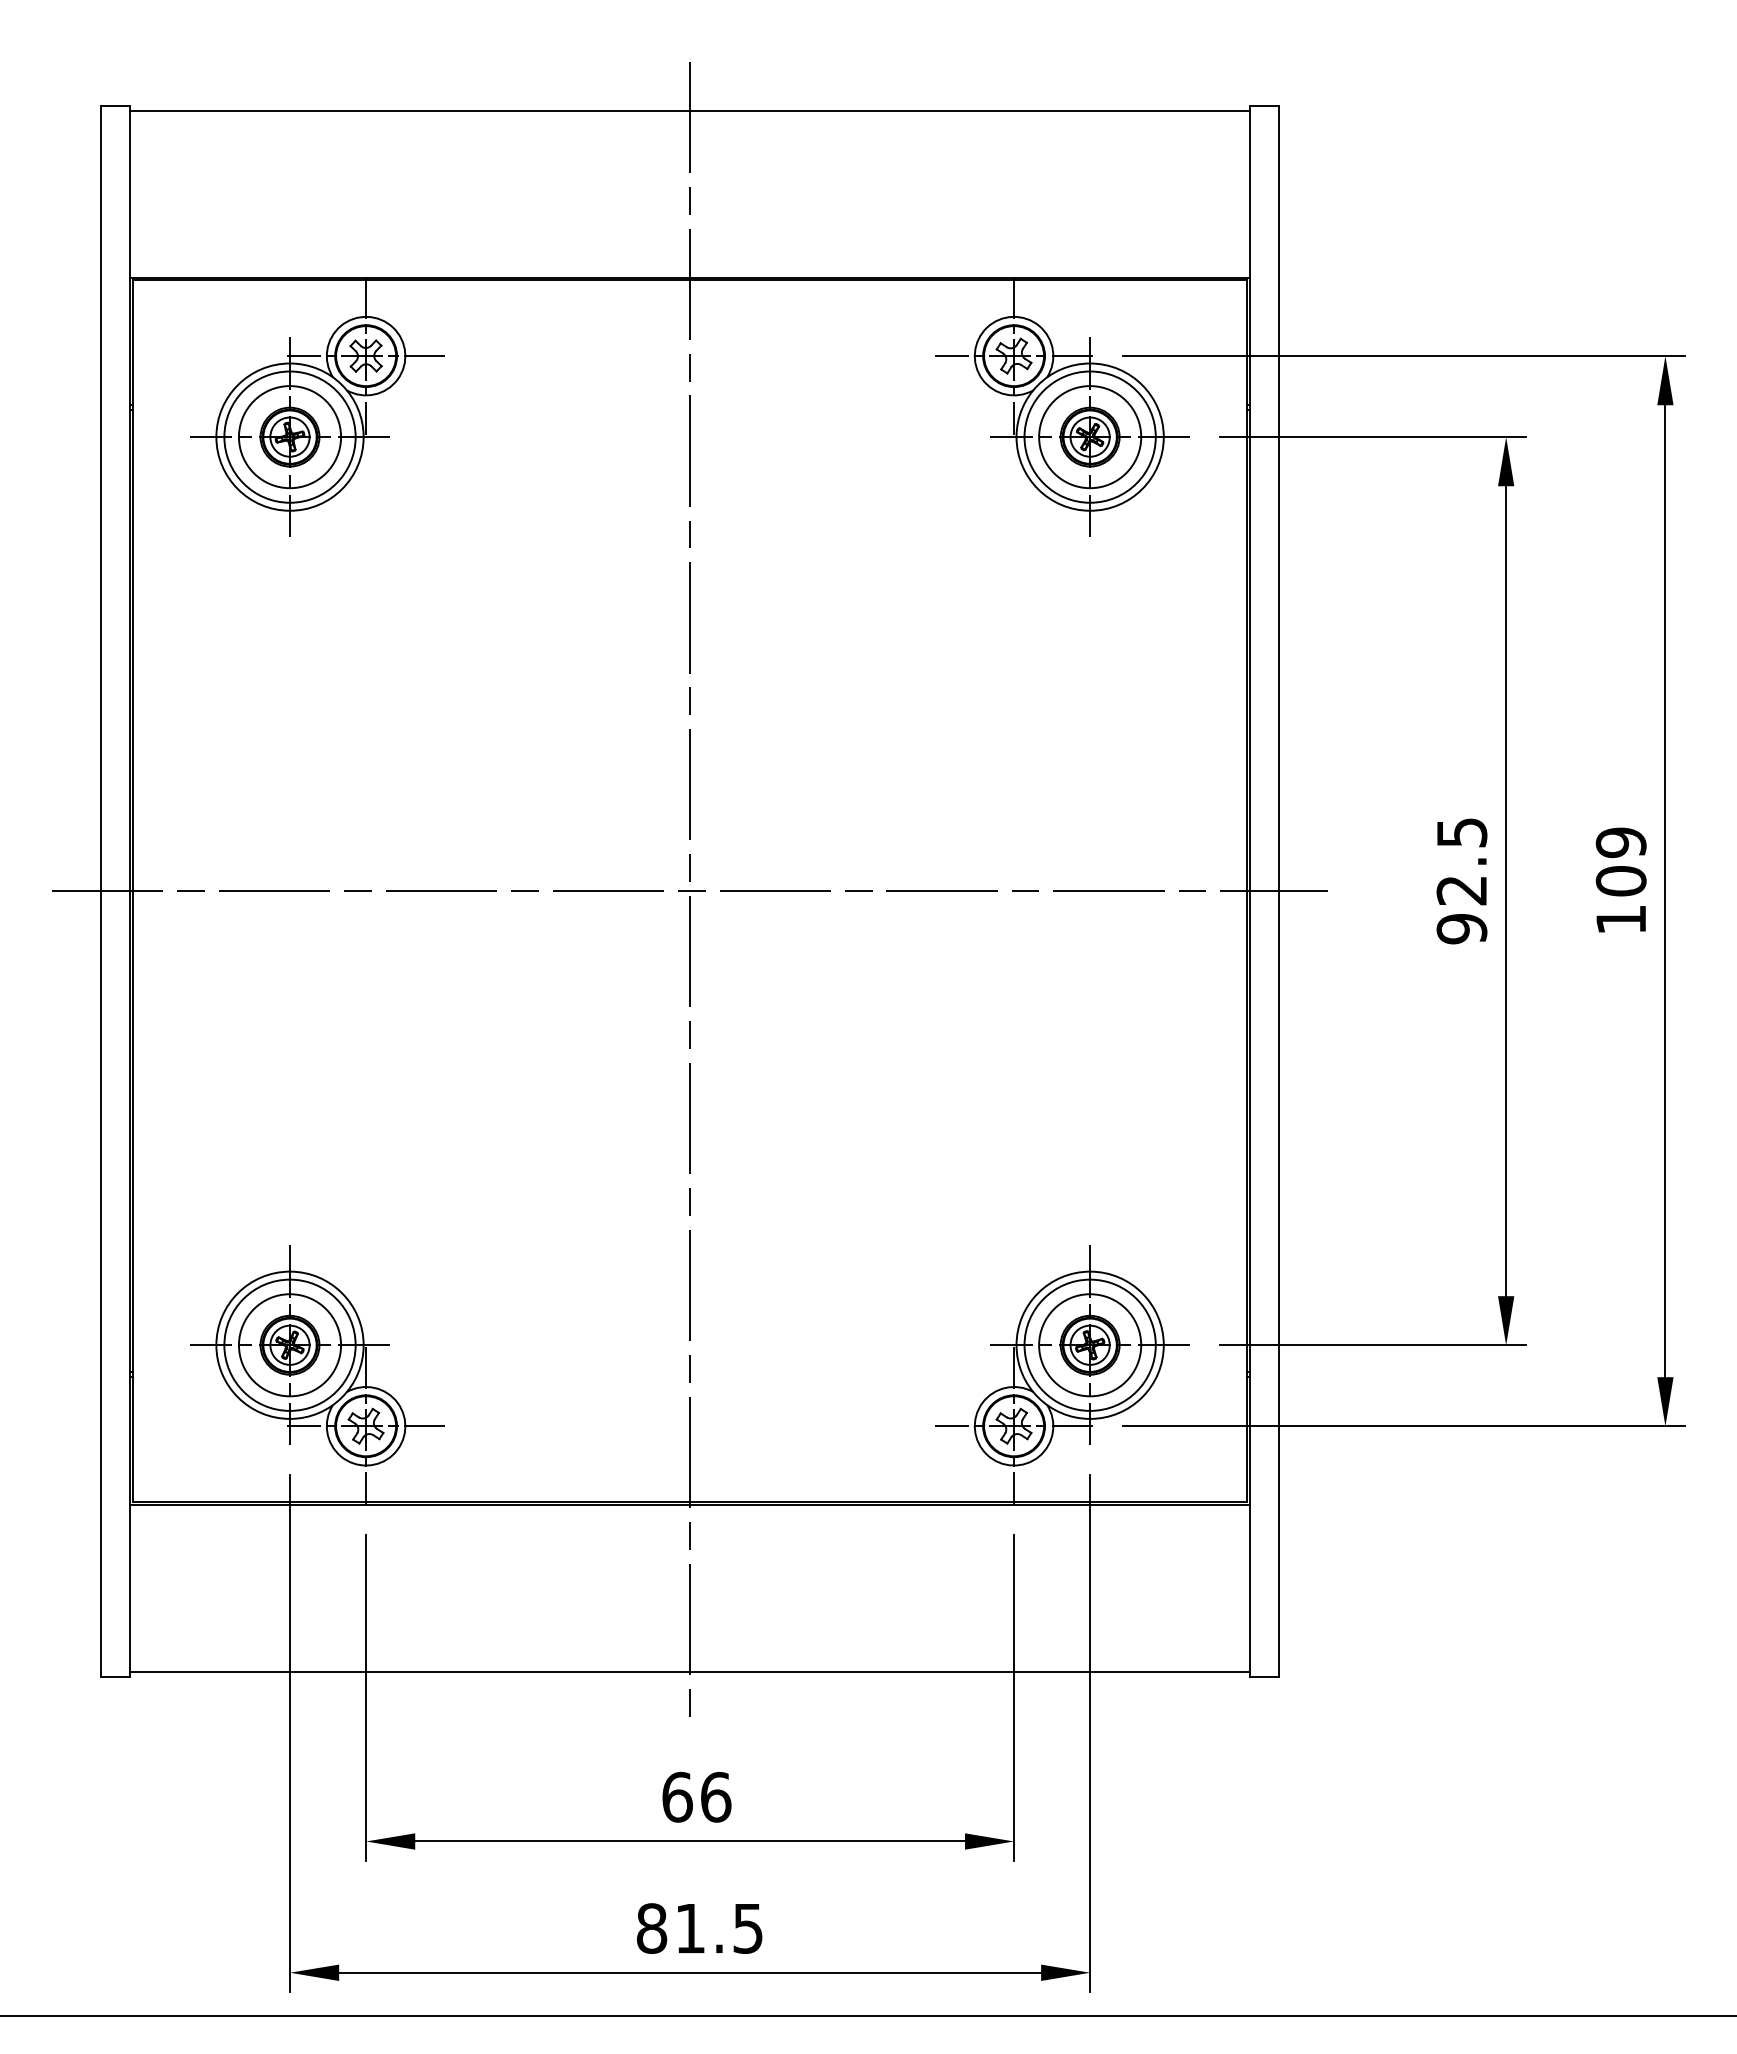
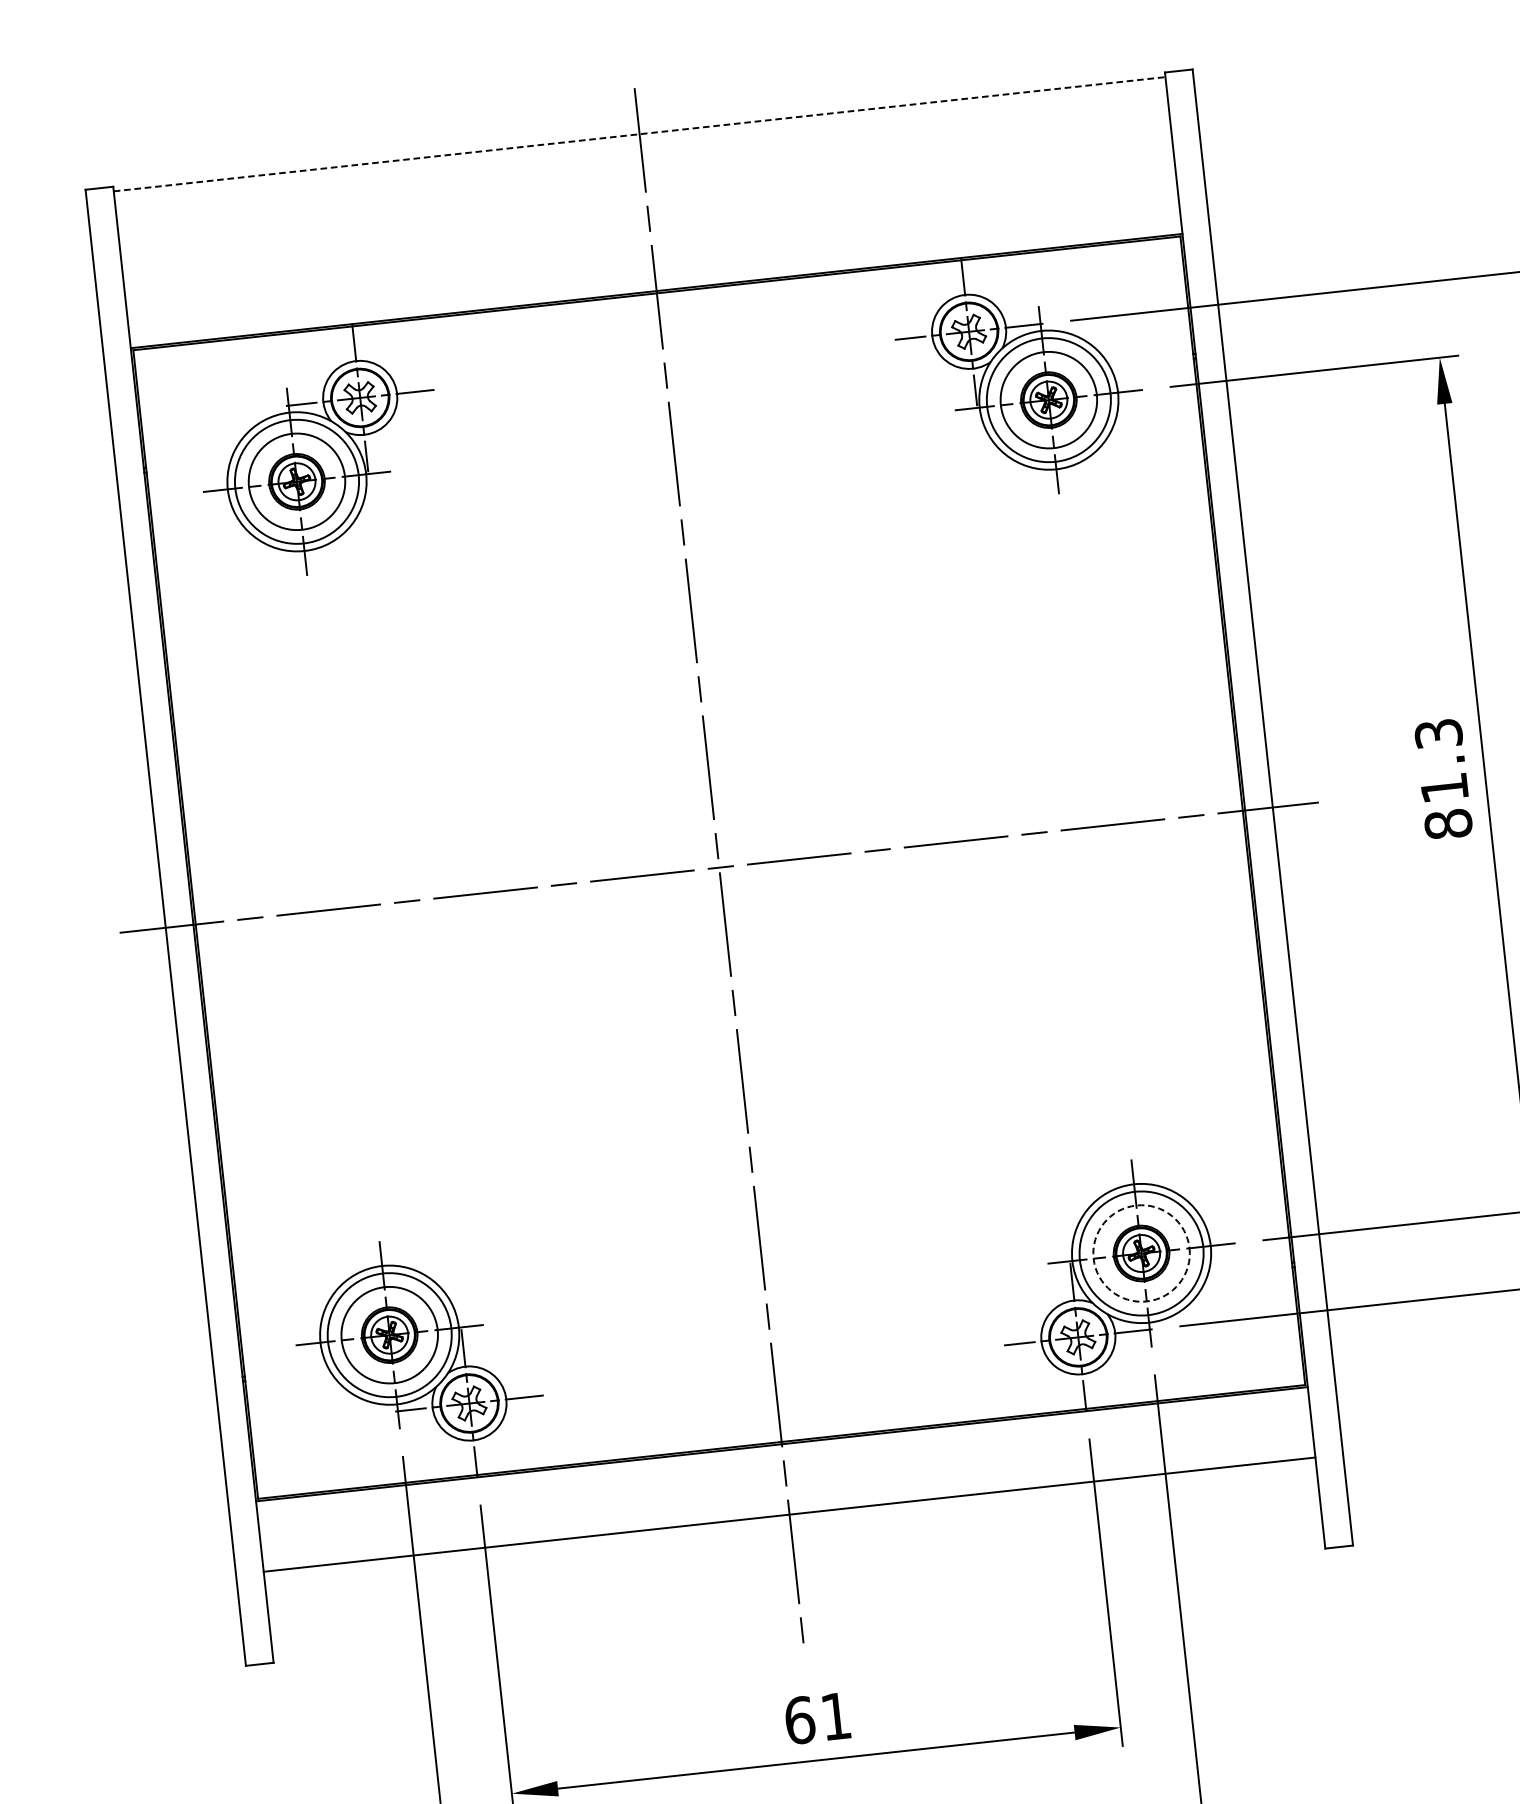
line: (690, 110) -> (639, 134), solid -> dashed
text: (1461, 881) -> (1443, 779), 92.5 -> 81.3
circle: (1090, 1345) -> (1141, 1253), solid -> dashed
line: (689, 1671) -> (789, 1514), moved
text: (716, 1796) -> (836, 1715), 66 -> 61

